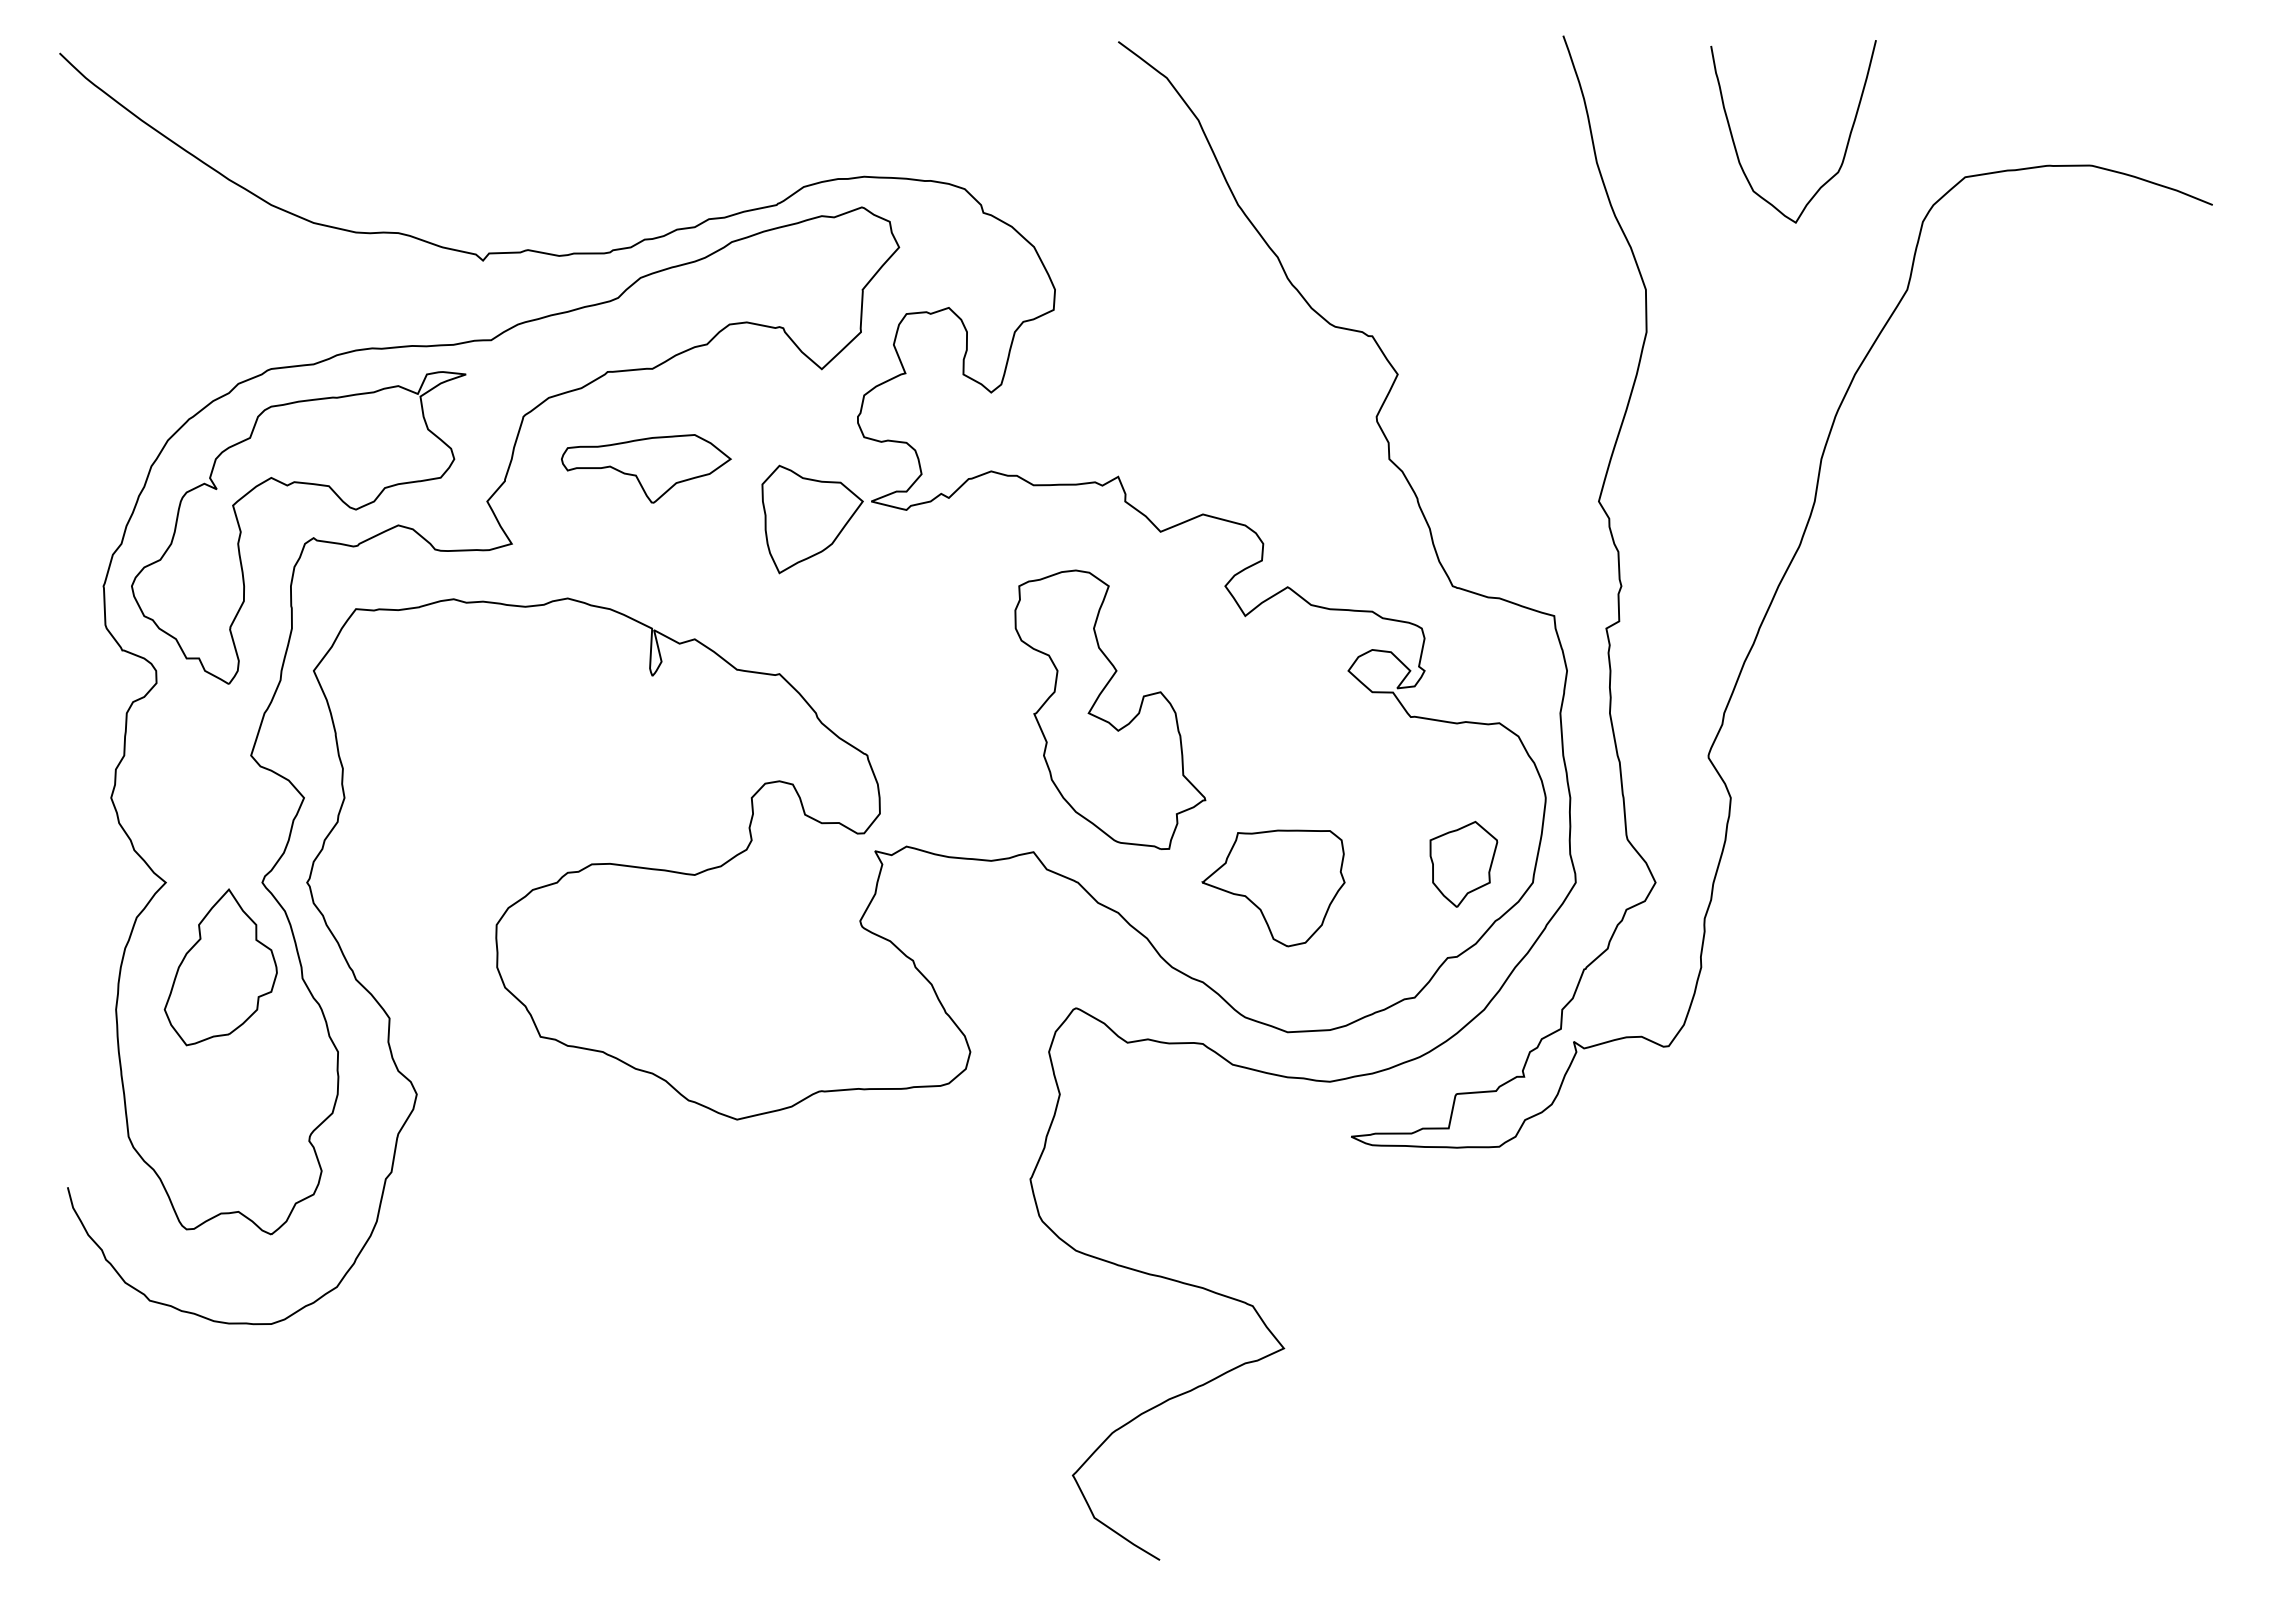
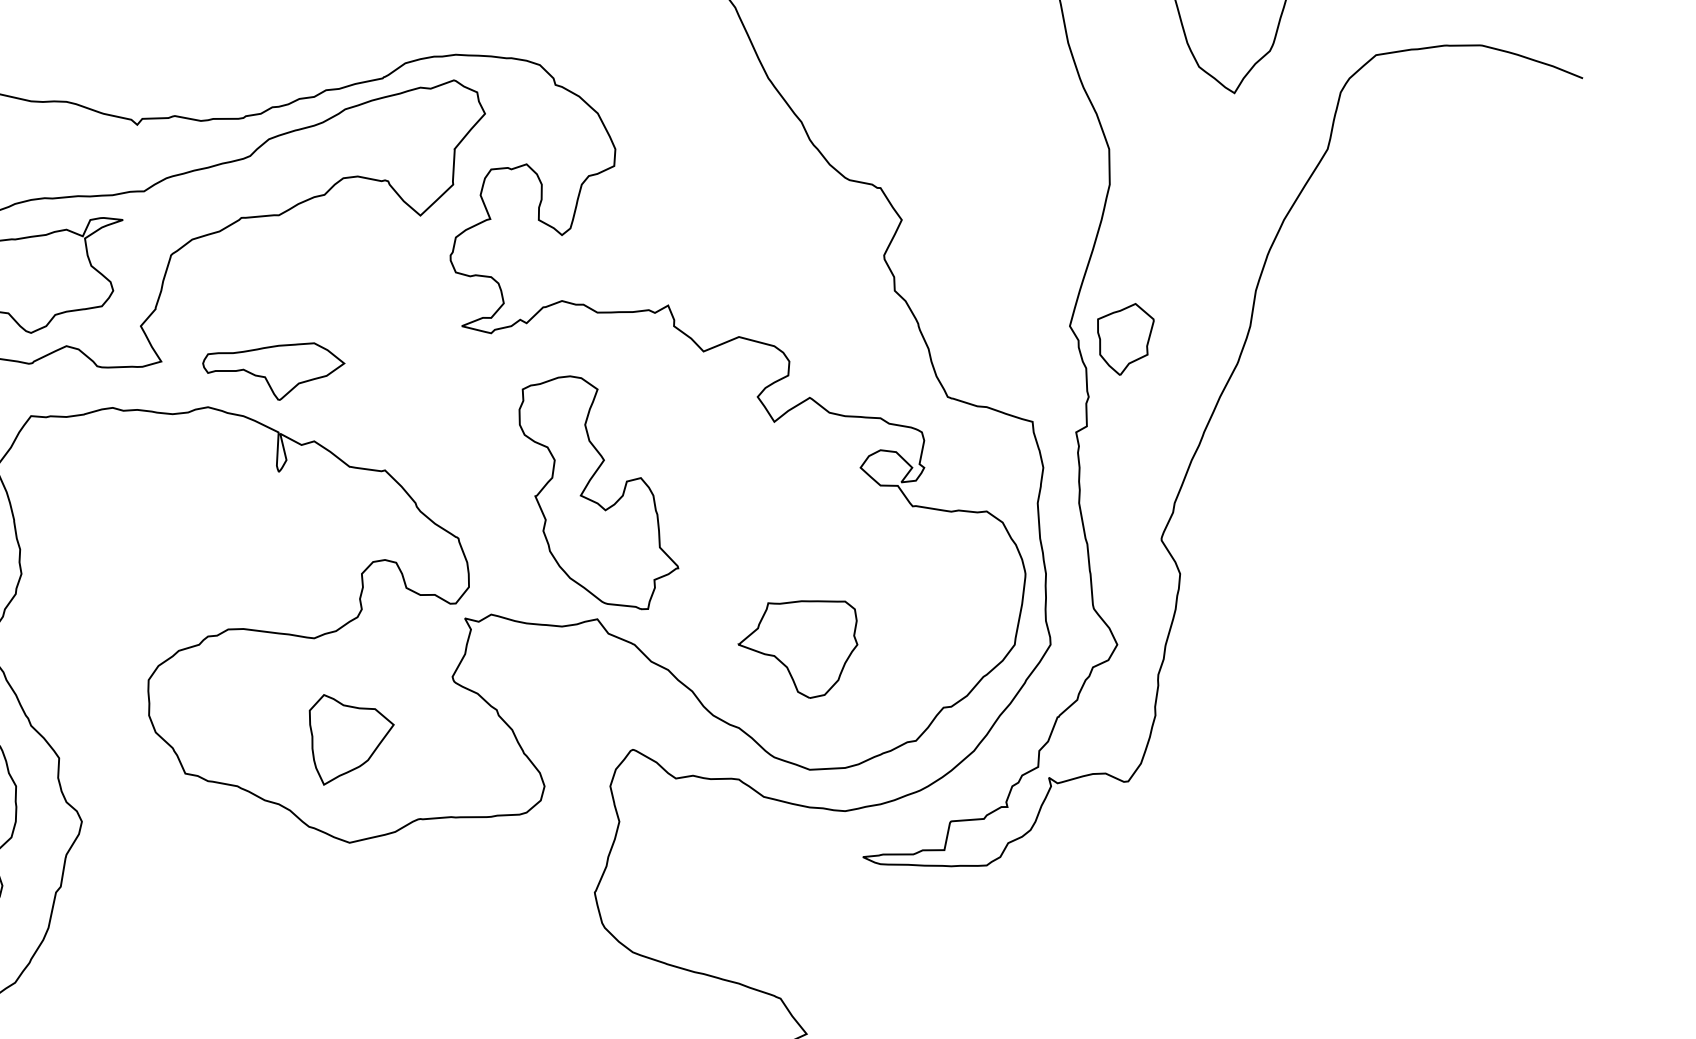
part: (646, 468) -> (273, 371), moved
part: (812, 519) -> (351, 739), moved
part: (1104, 719) -> (594, 500), moved
part: (1463, 864) -> (1125, 339), moved

